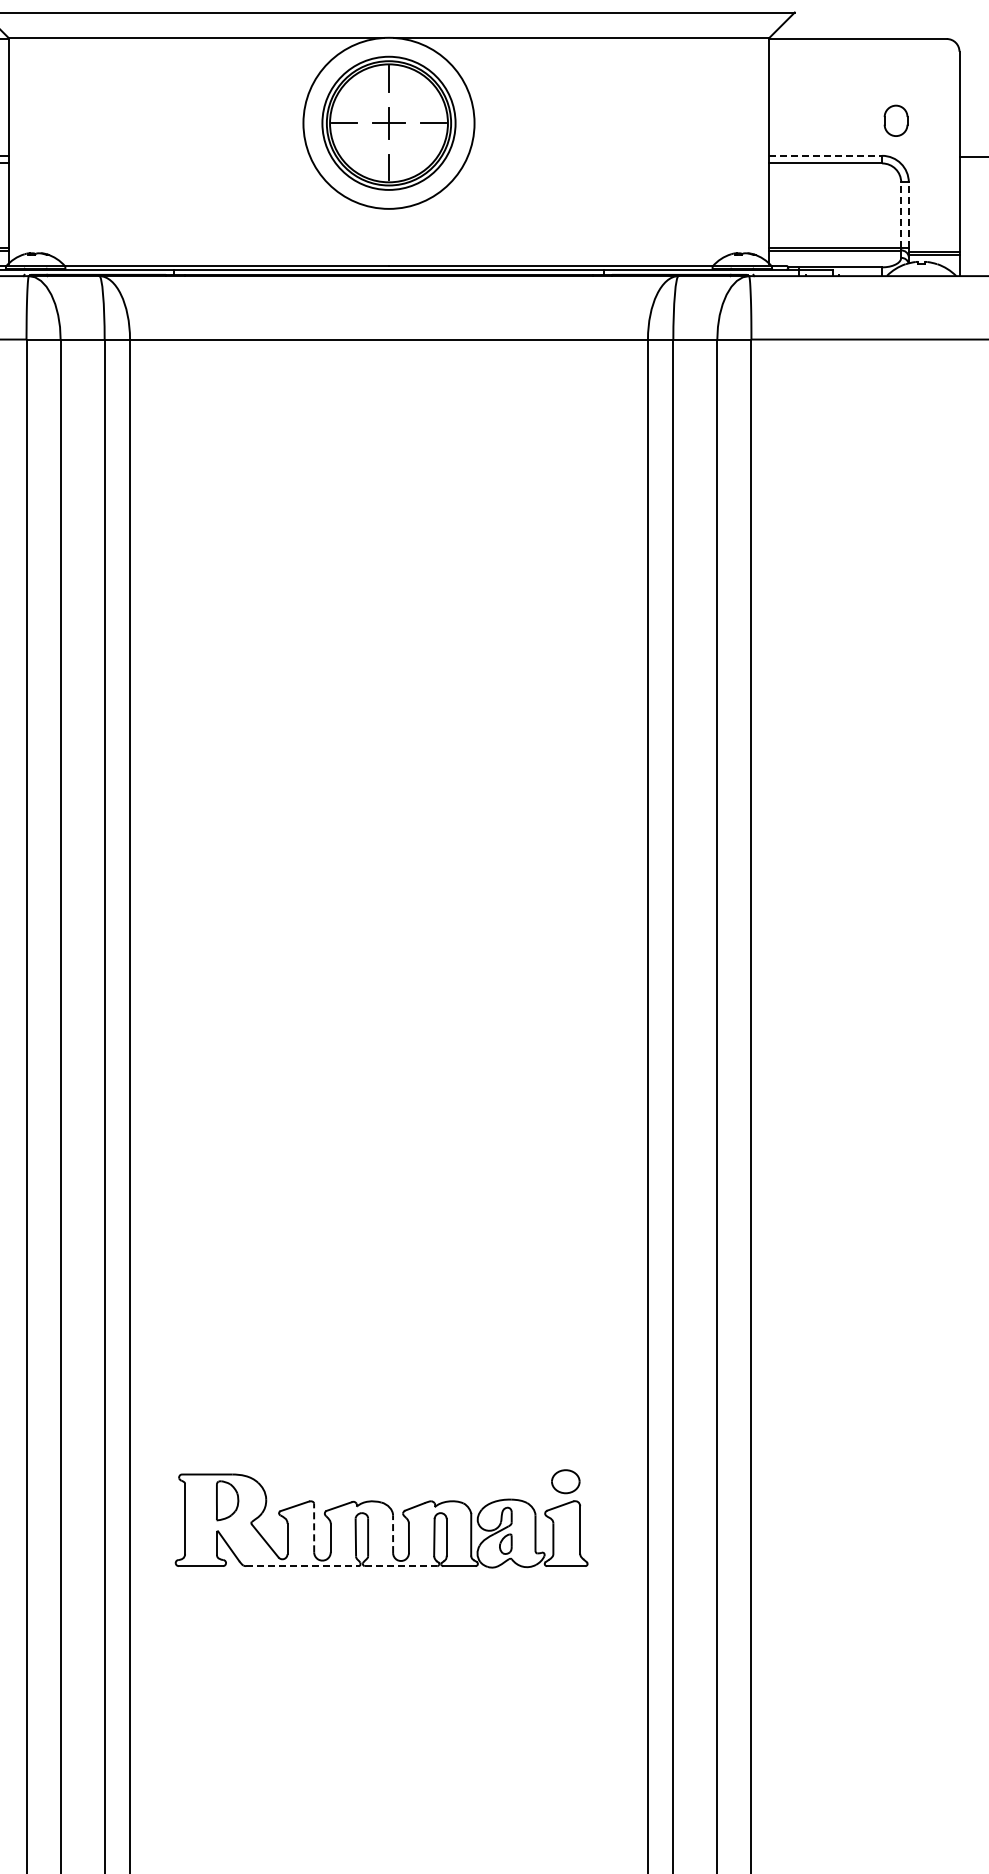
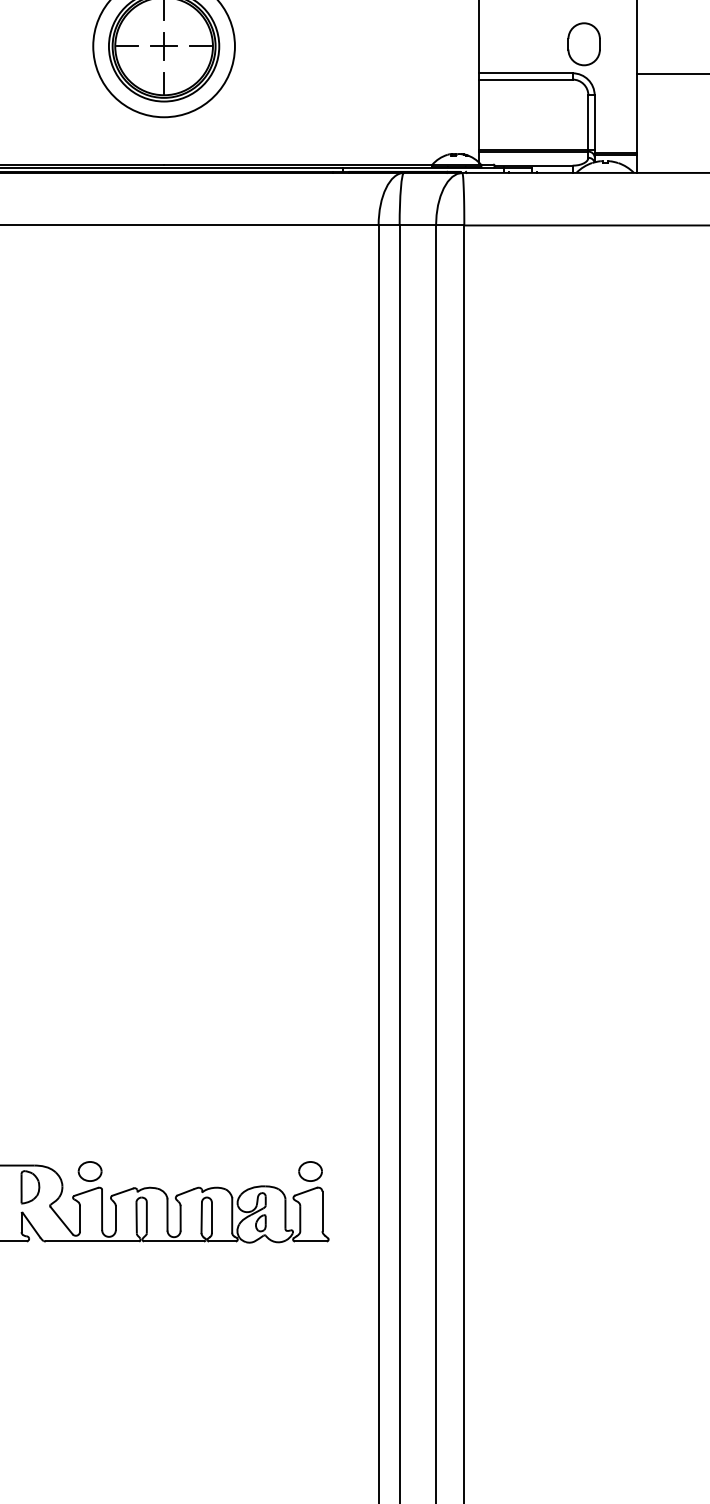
part: (895, 120) -> (583, 44), size x1.67
line: (826, 155) -> (526, 73), dashed -> solid
line: (901, 215) -> (588, 122), dashed -> solid
line: (908, 215) -> (594, 122), dashed -> solid
part: (299, 1481) -> (89, 1171), added
line: (314, 1527) -> (102, 1209), dashed -> solid
line: (393, 1534) -> (167, 1215), dashed -> solid
line: (303, 1566) -> (93, 1241), dashed -> solid
line: (401, 1566) -> (174, 1241), dashed -> solid

